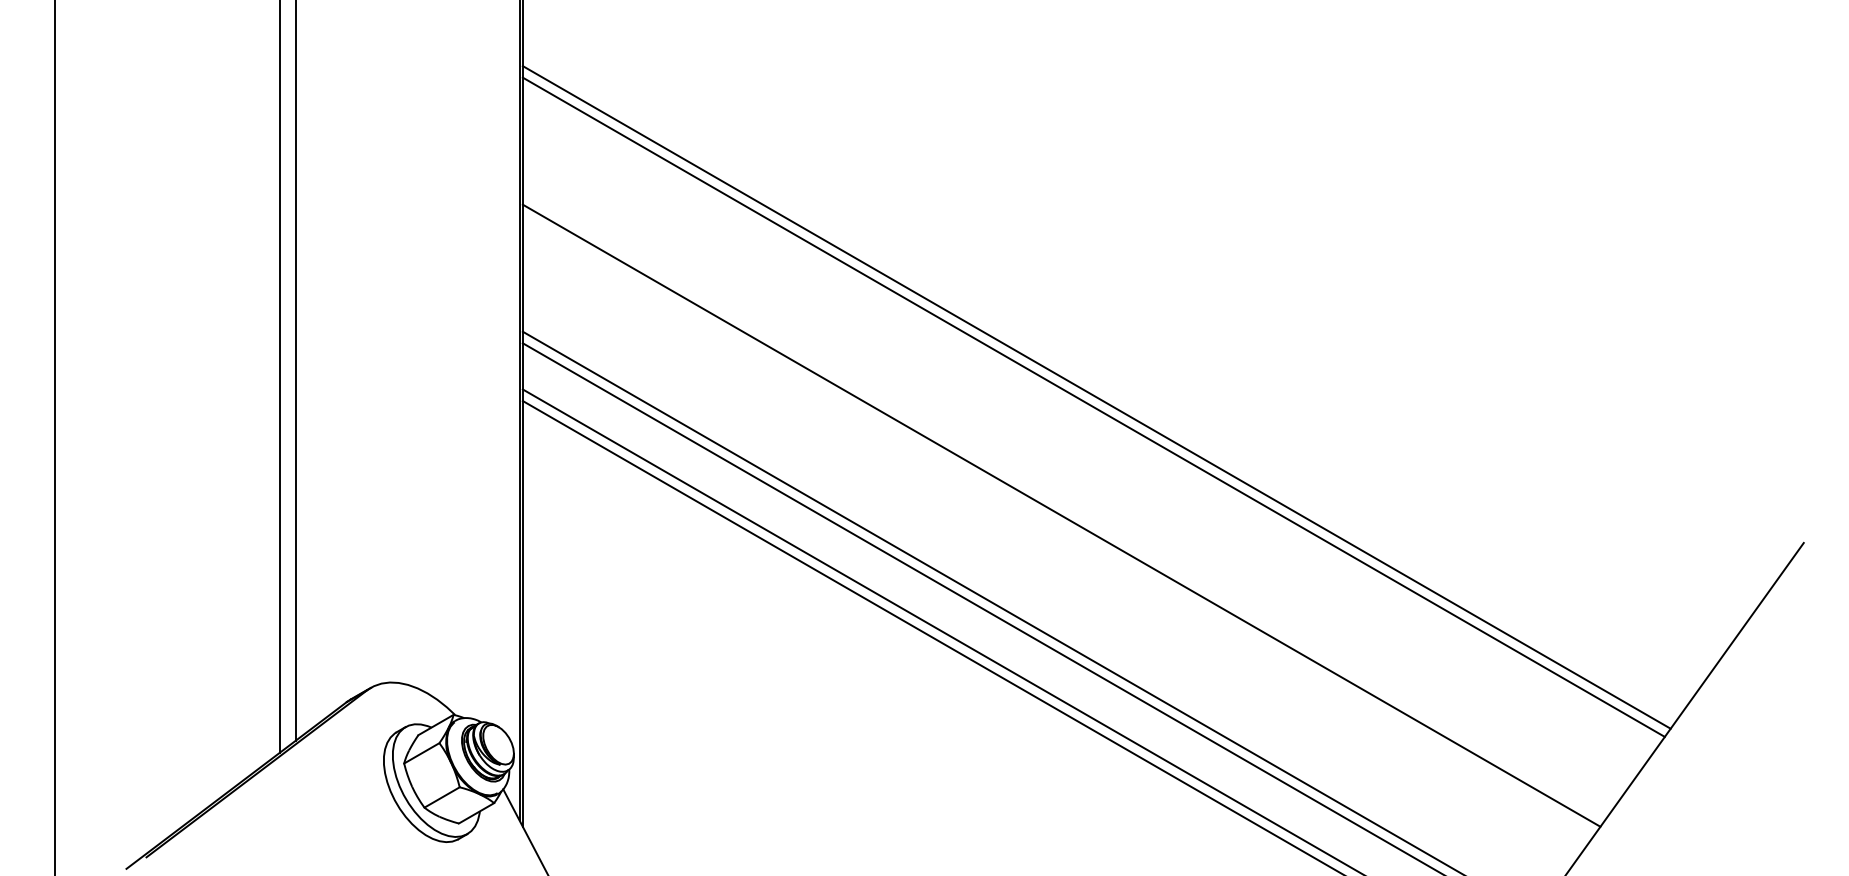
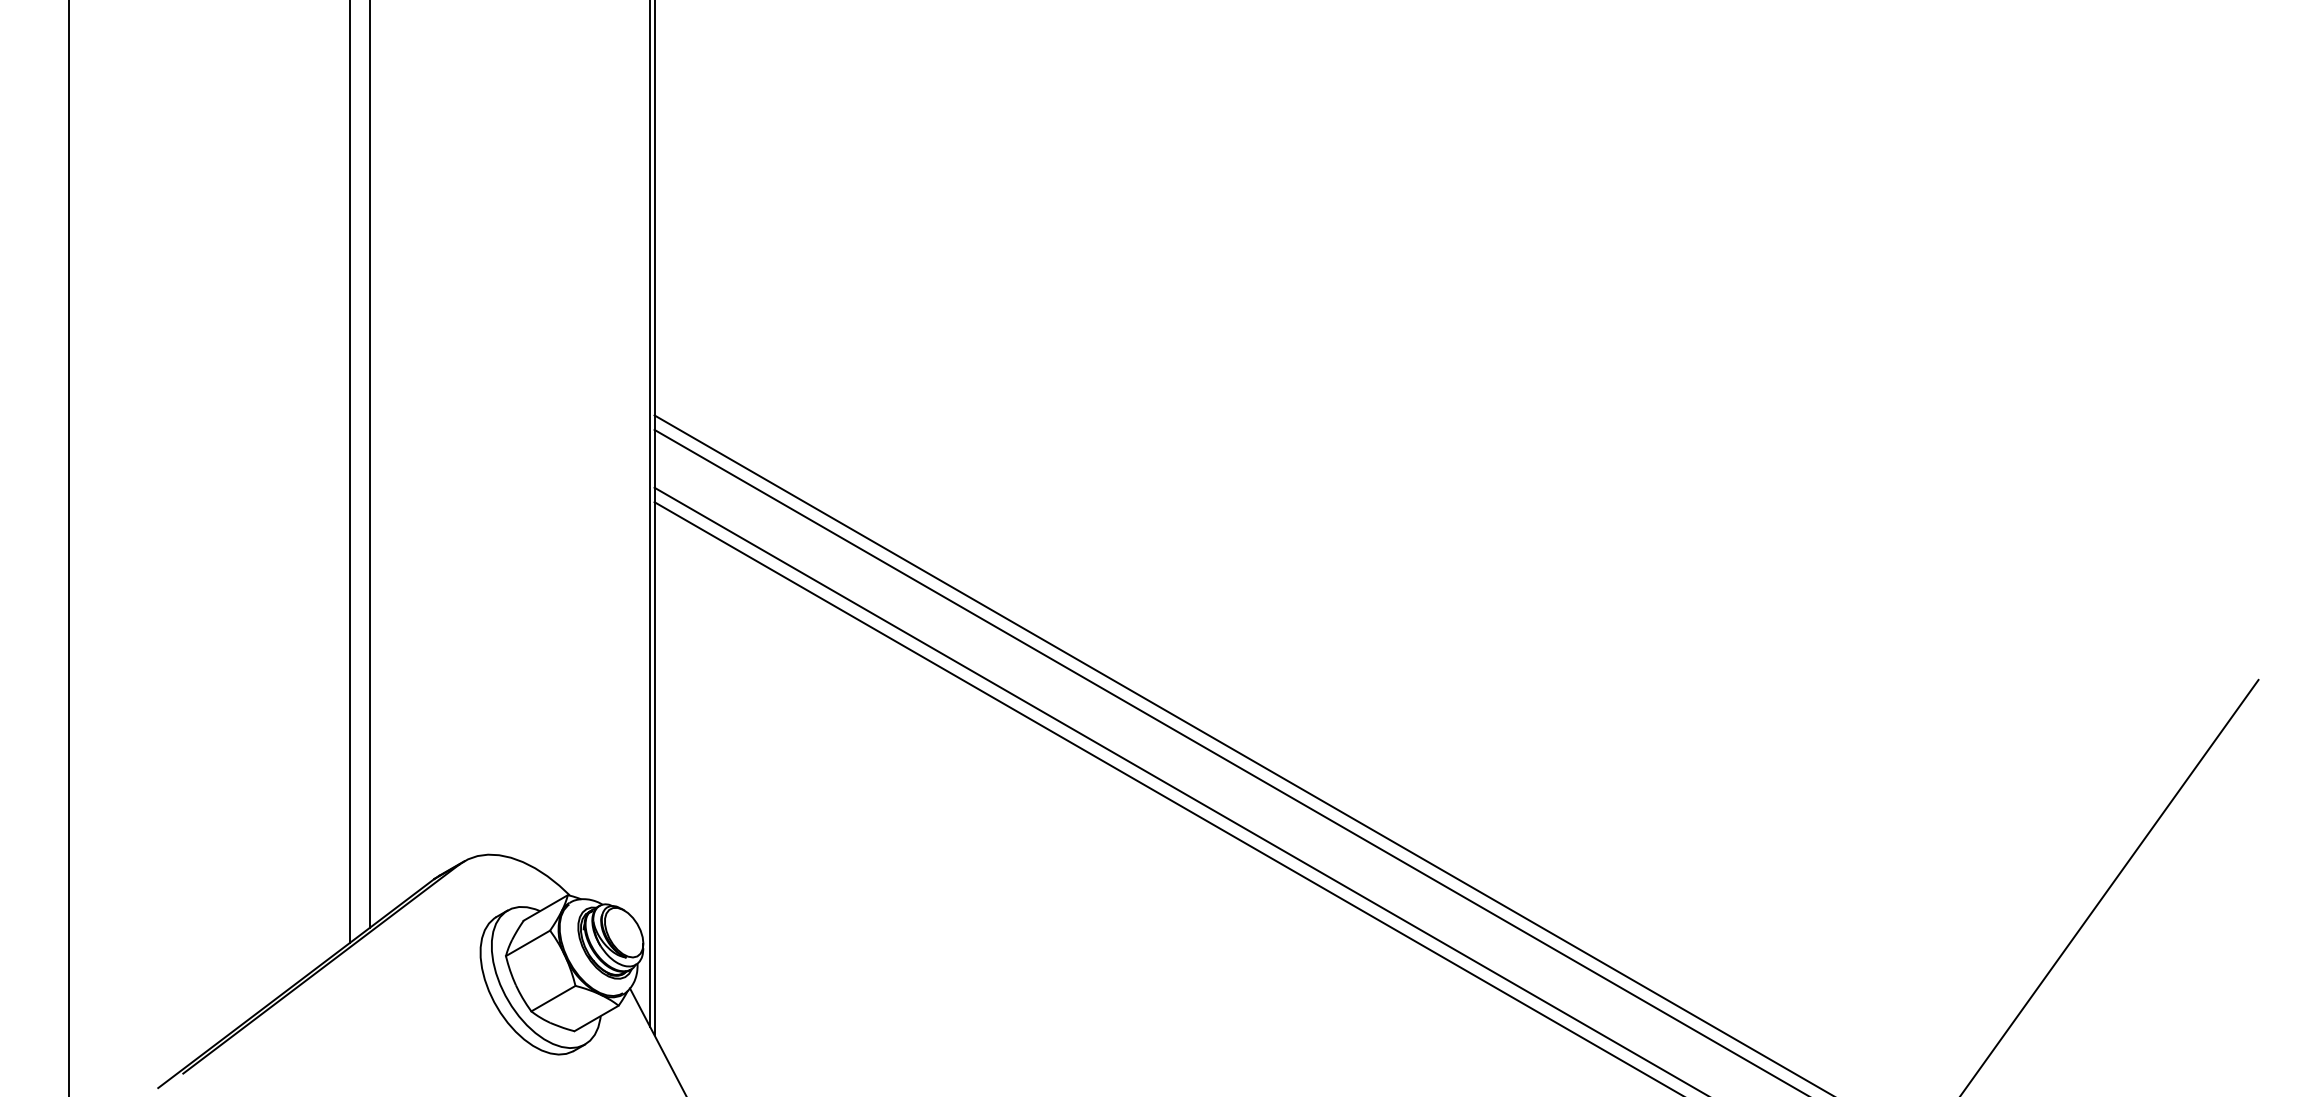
line: (1096, 397) -> (1372, 497), removed
line: (1093, 406) -> (1369, 509), removed
line: (1061, 515) -> (1329, 645), removed

